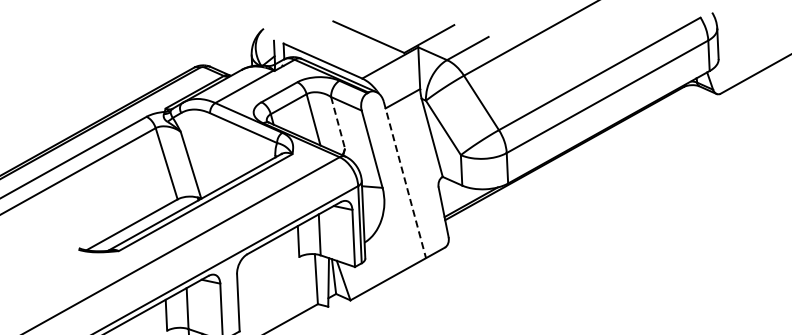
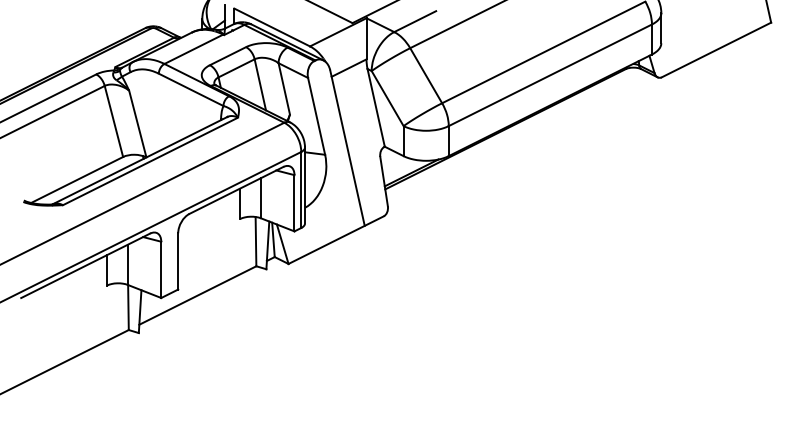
line: (338, 123) -> (284, 89), dashed -> solid
line: (404, 180) -> (347, 148), dashed -> solid

